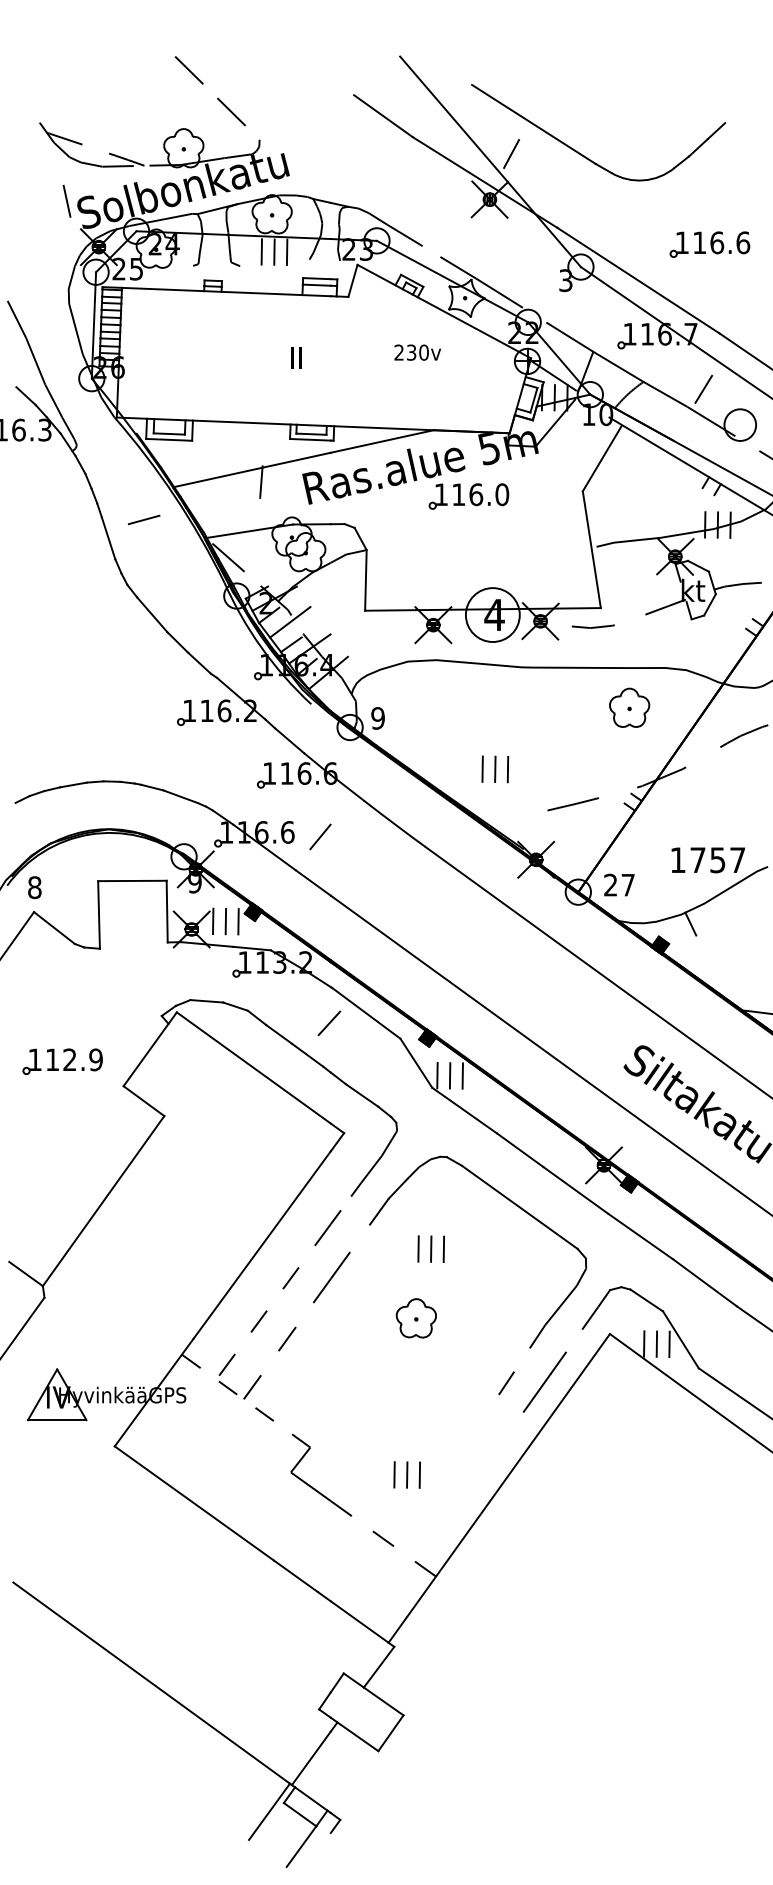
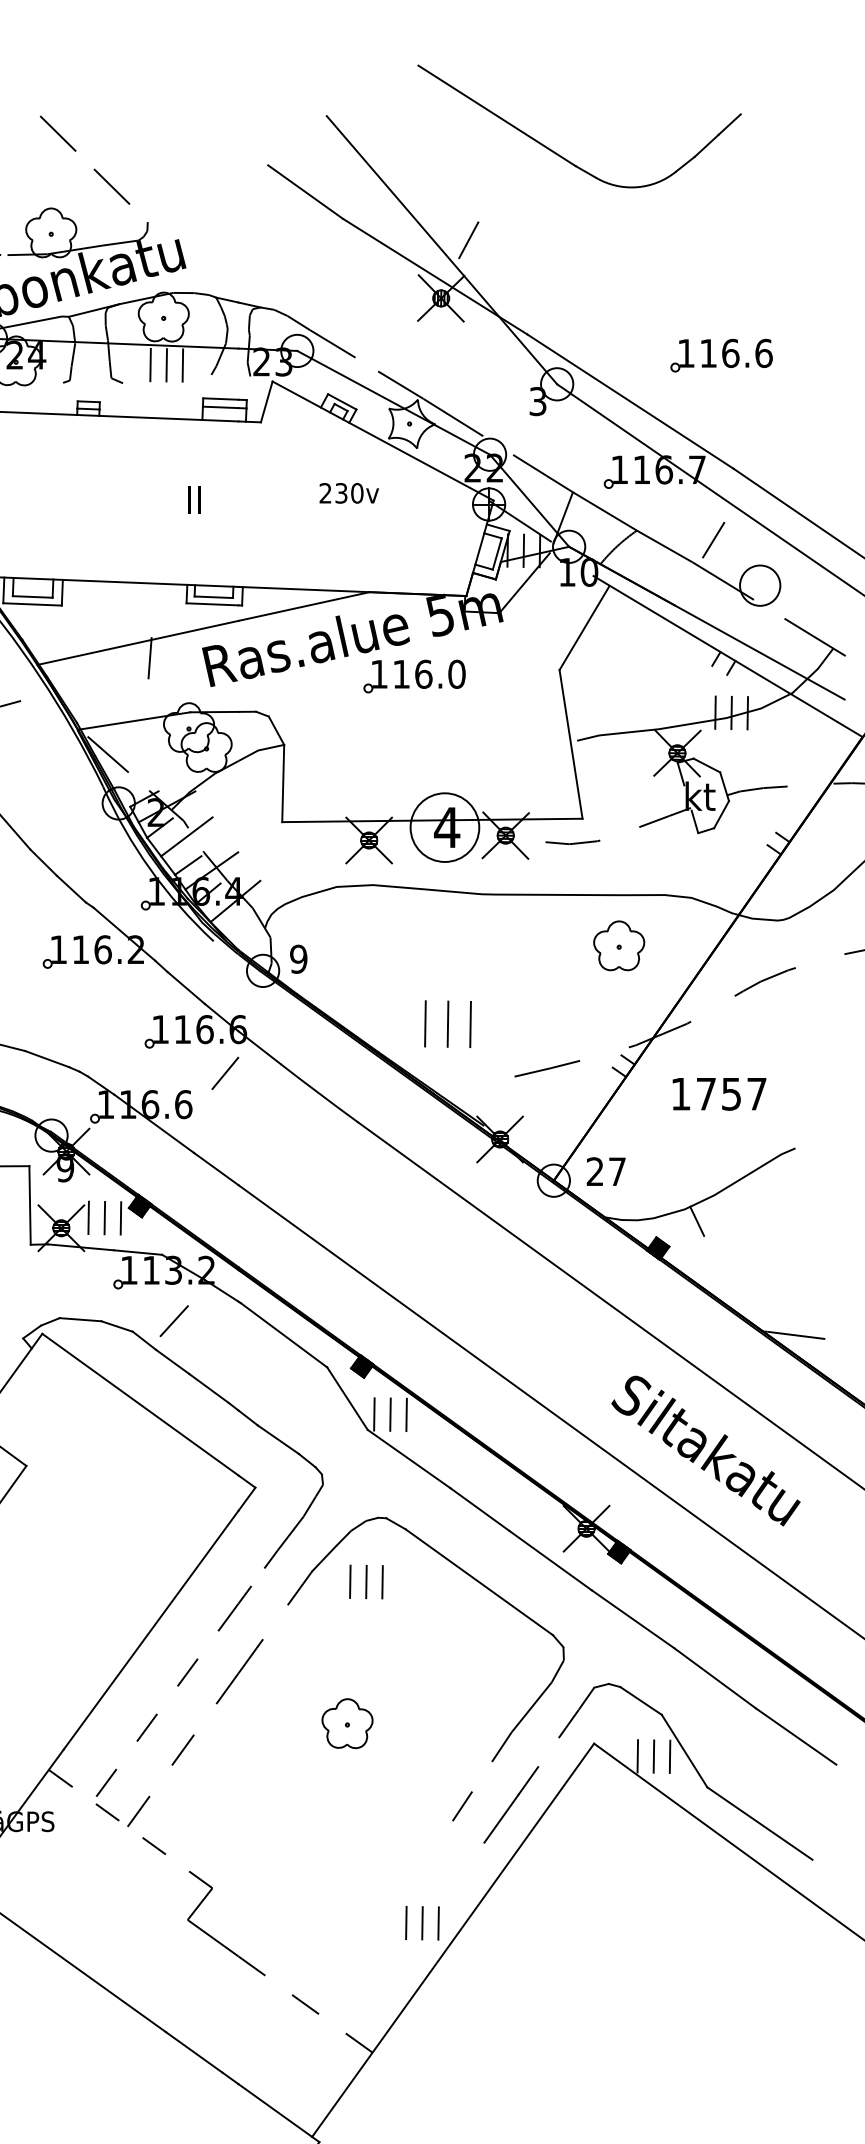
part: (586, 156) -> (564, 156), moved
part: (495, 769) -> (448, 1024), size x1.4
line: (320, 836) -> (225, 1072), moved
text: (708, 860) -> (719, 1094), moved
line: (329, 1023) -> (174, 1321), moved
part: (430, 1248) -> (365, 1581), moved
part: (406, 1474) -> (421, 1922), moved

